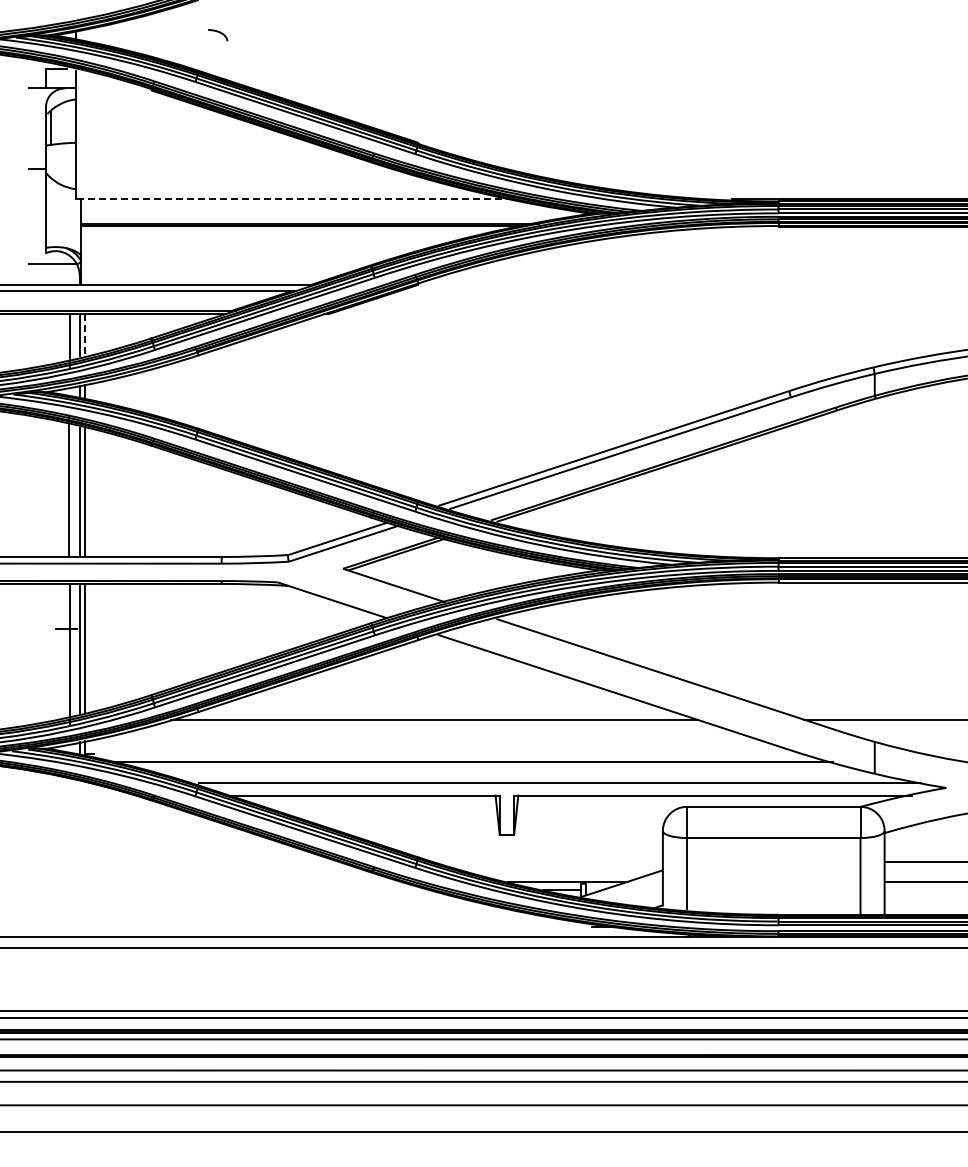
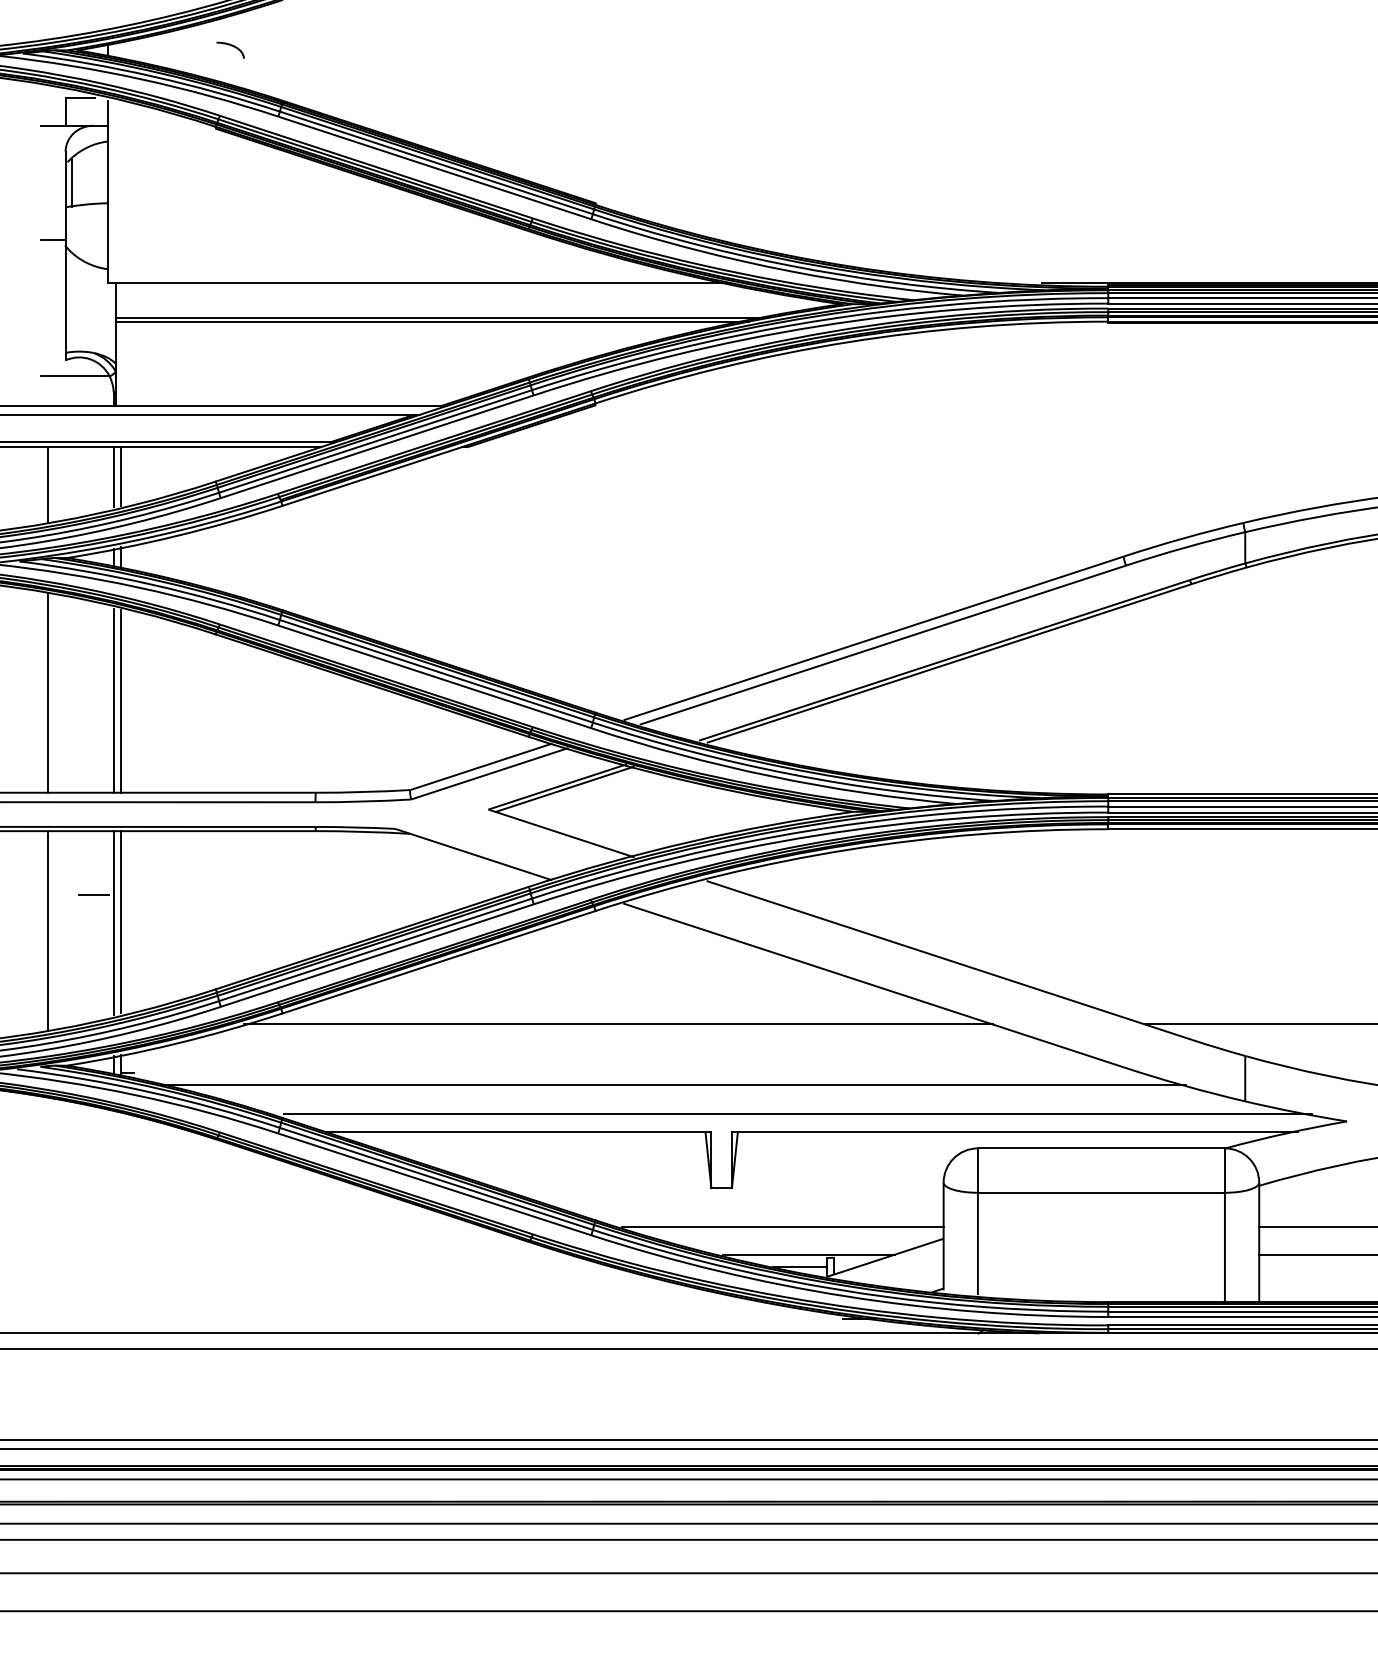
curve: (219, 33) -> (232, 47), moved
line: (294, 199) -> (419, 283), dashed -> solid
line: (84, 334) -> (120, 476), dashed -> solid
line: (69, 340) -> (47, 484), moved
line: (68, 486) -> (47, 692), moved
line: (69, 653) -> (47, 930), moved
line: (549, 862) -> (782, 1227), added

